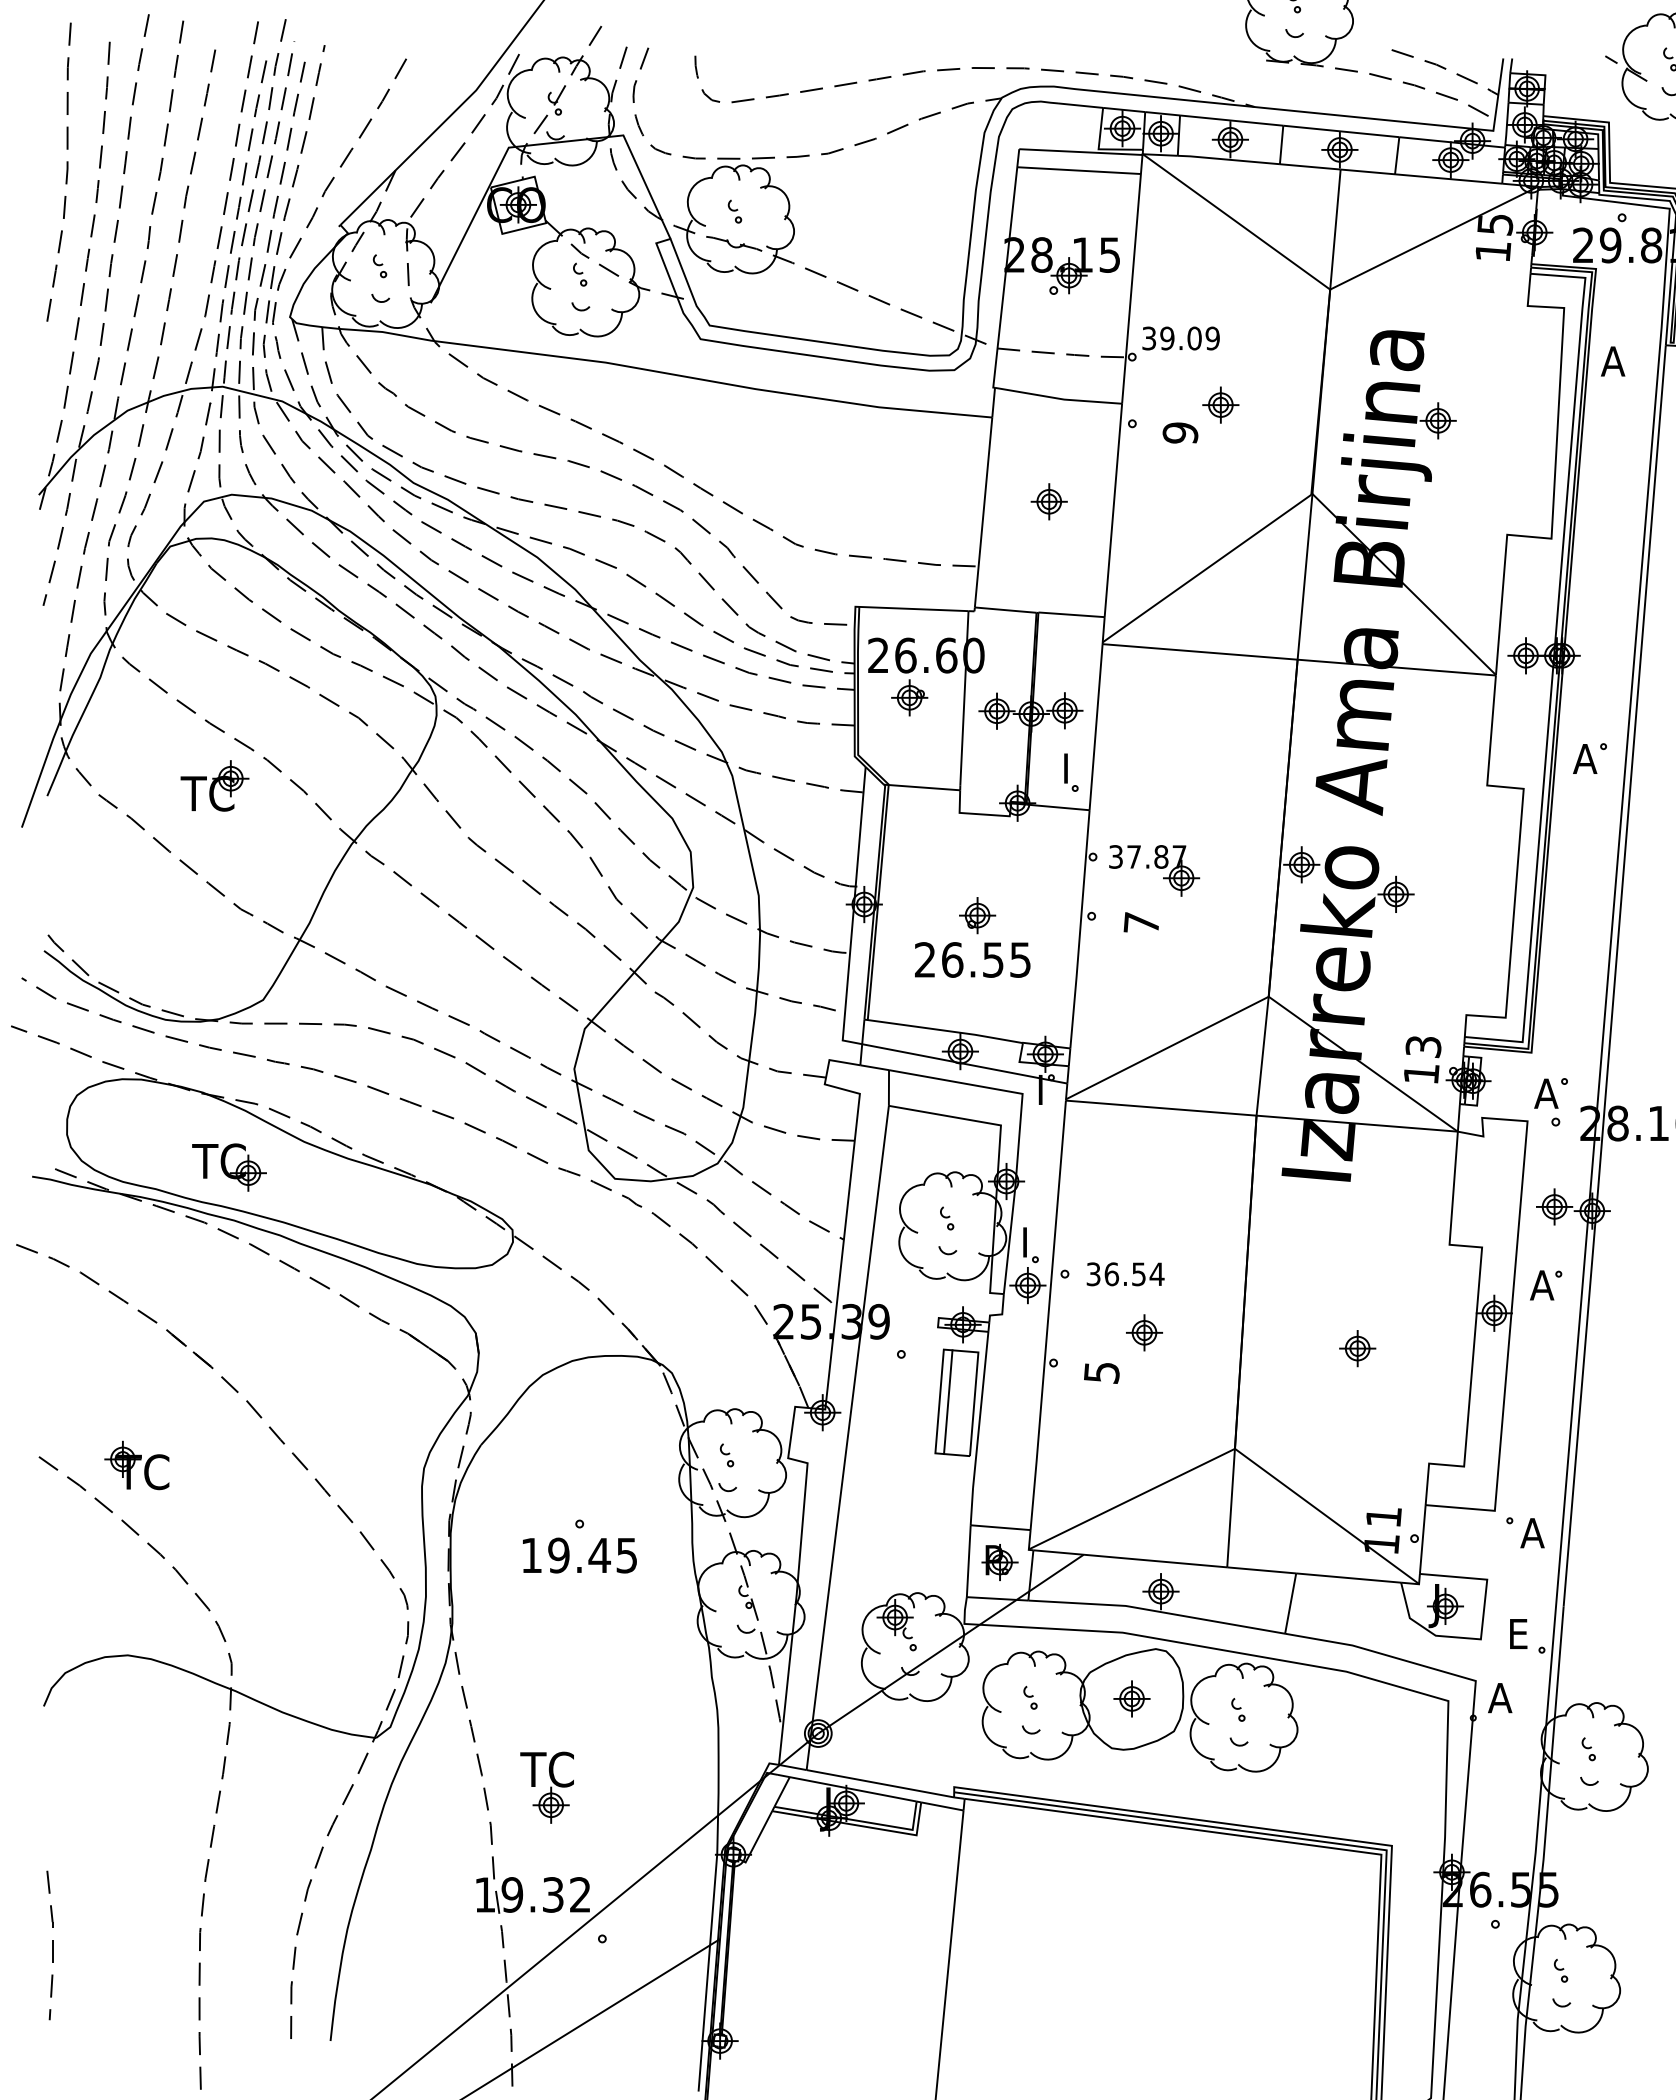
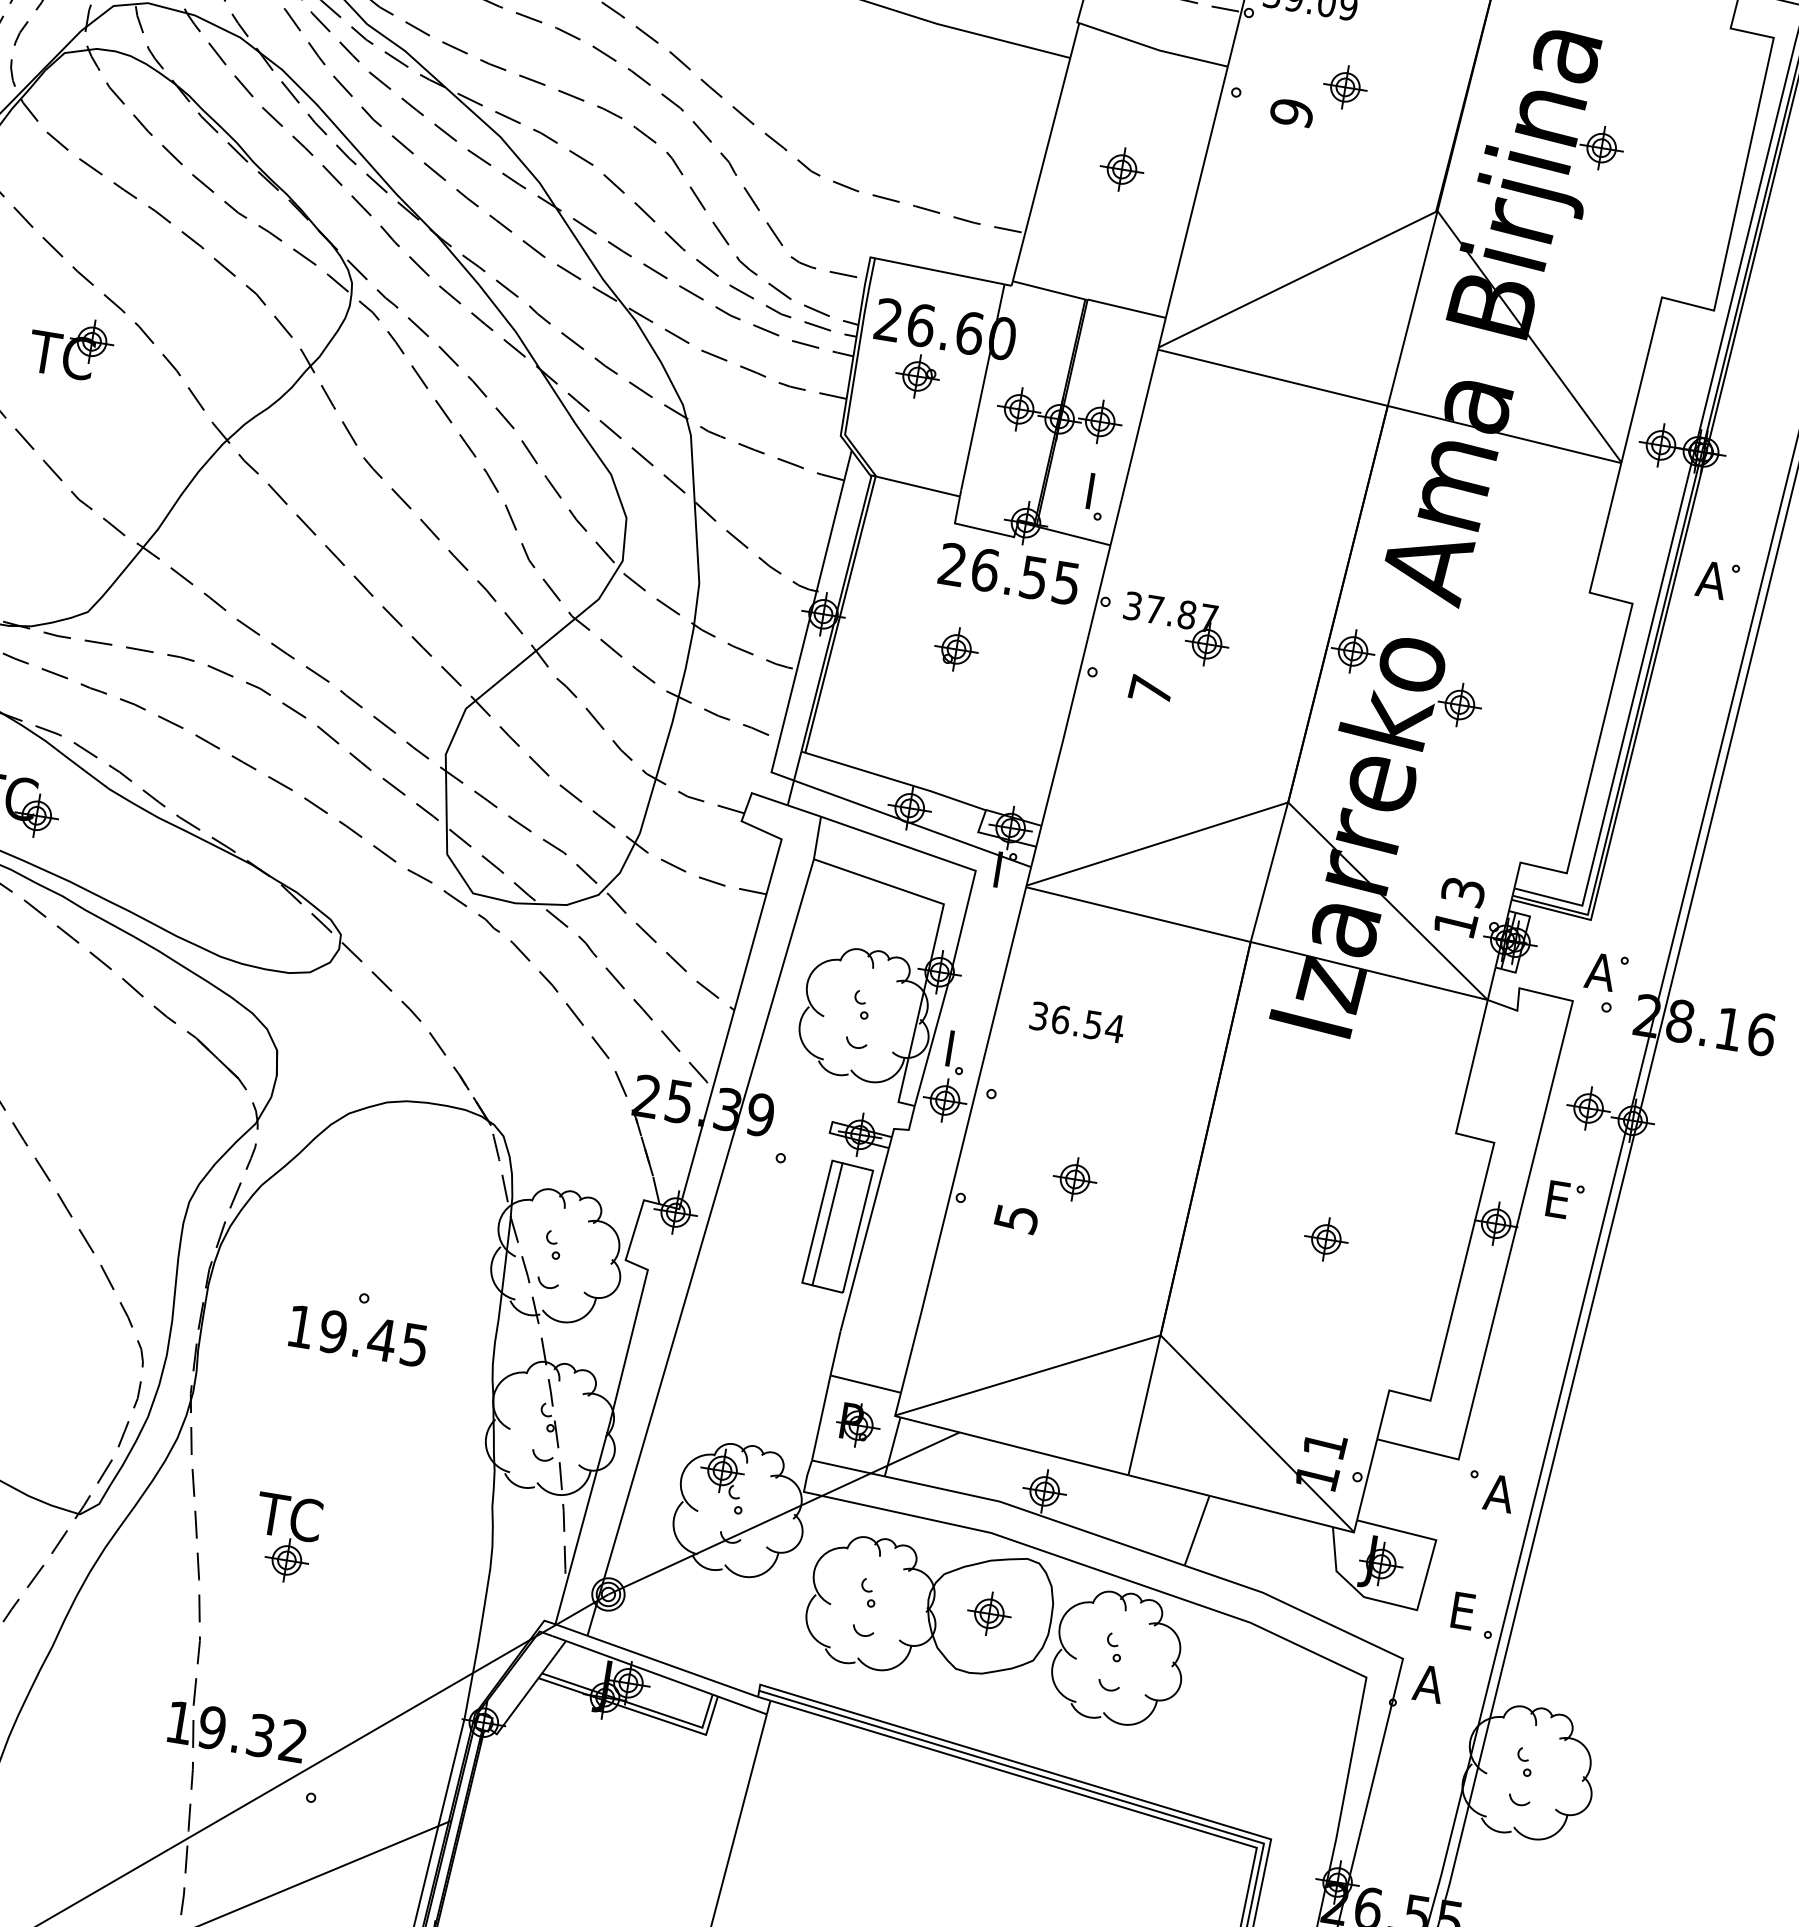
text: (972, 959) -> (1009, 573), moved
text: (1125, 1274) -> (1077, 1022), moved
text: (1542, 1285) -> (1559, 1199), A -> E
part: (546, 1787) -> (284, 1538), moved

